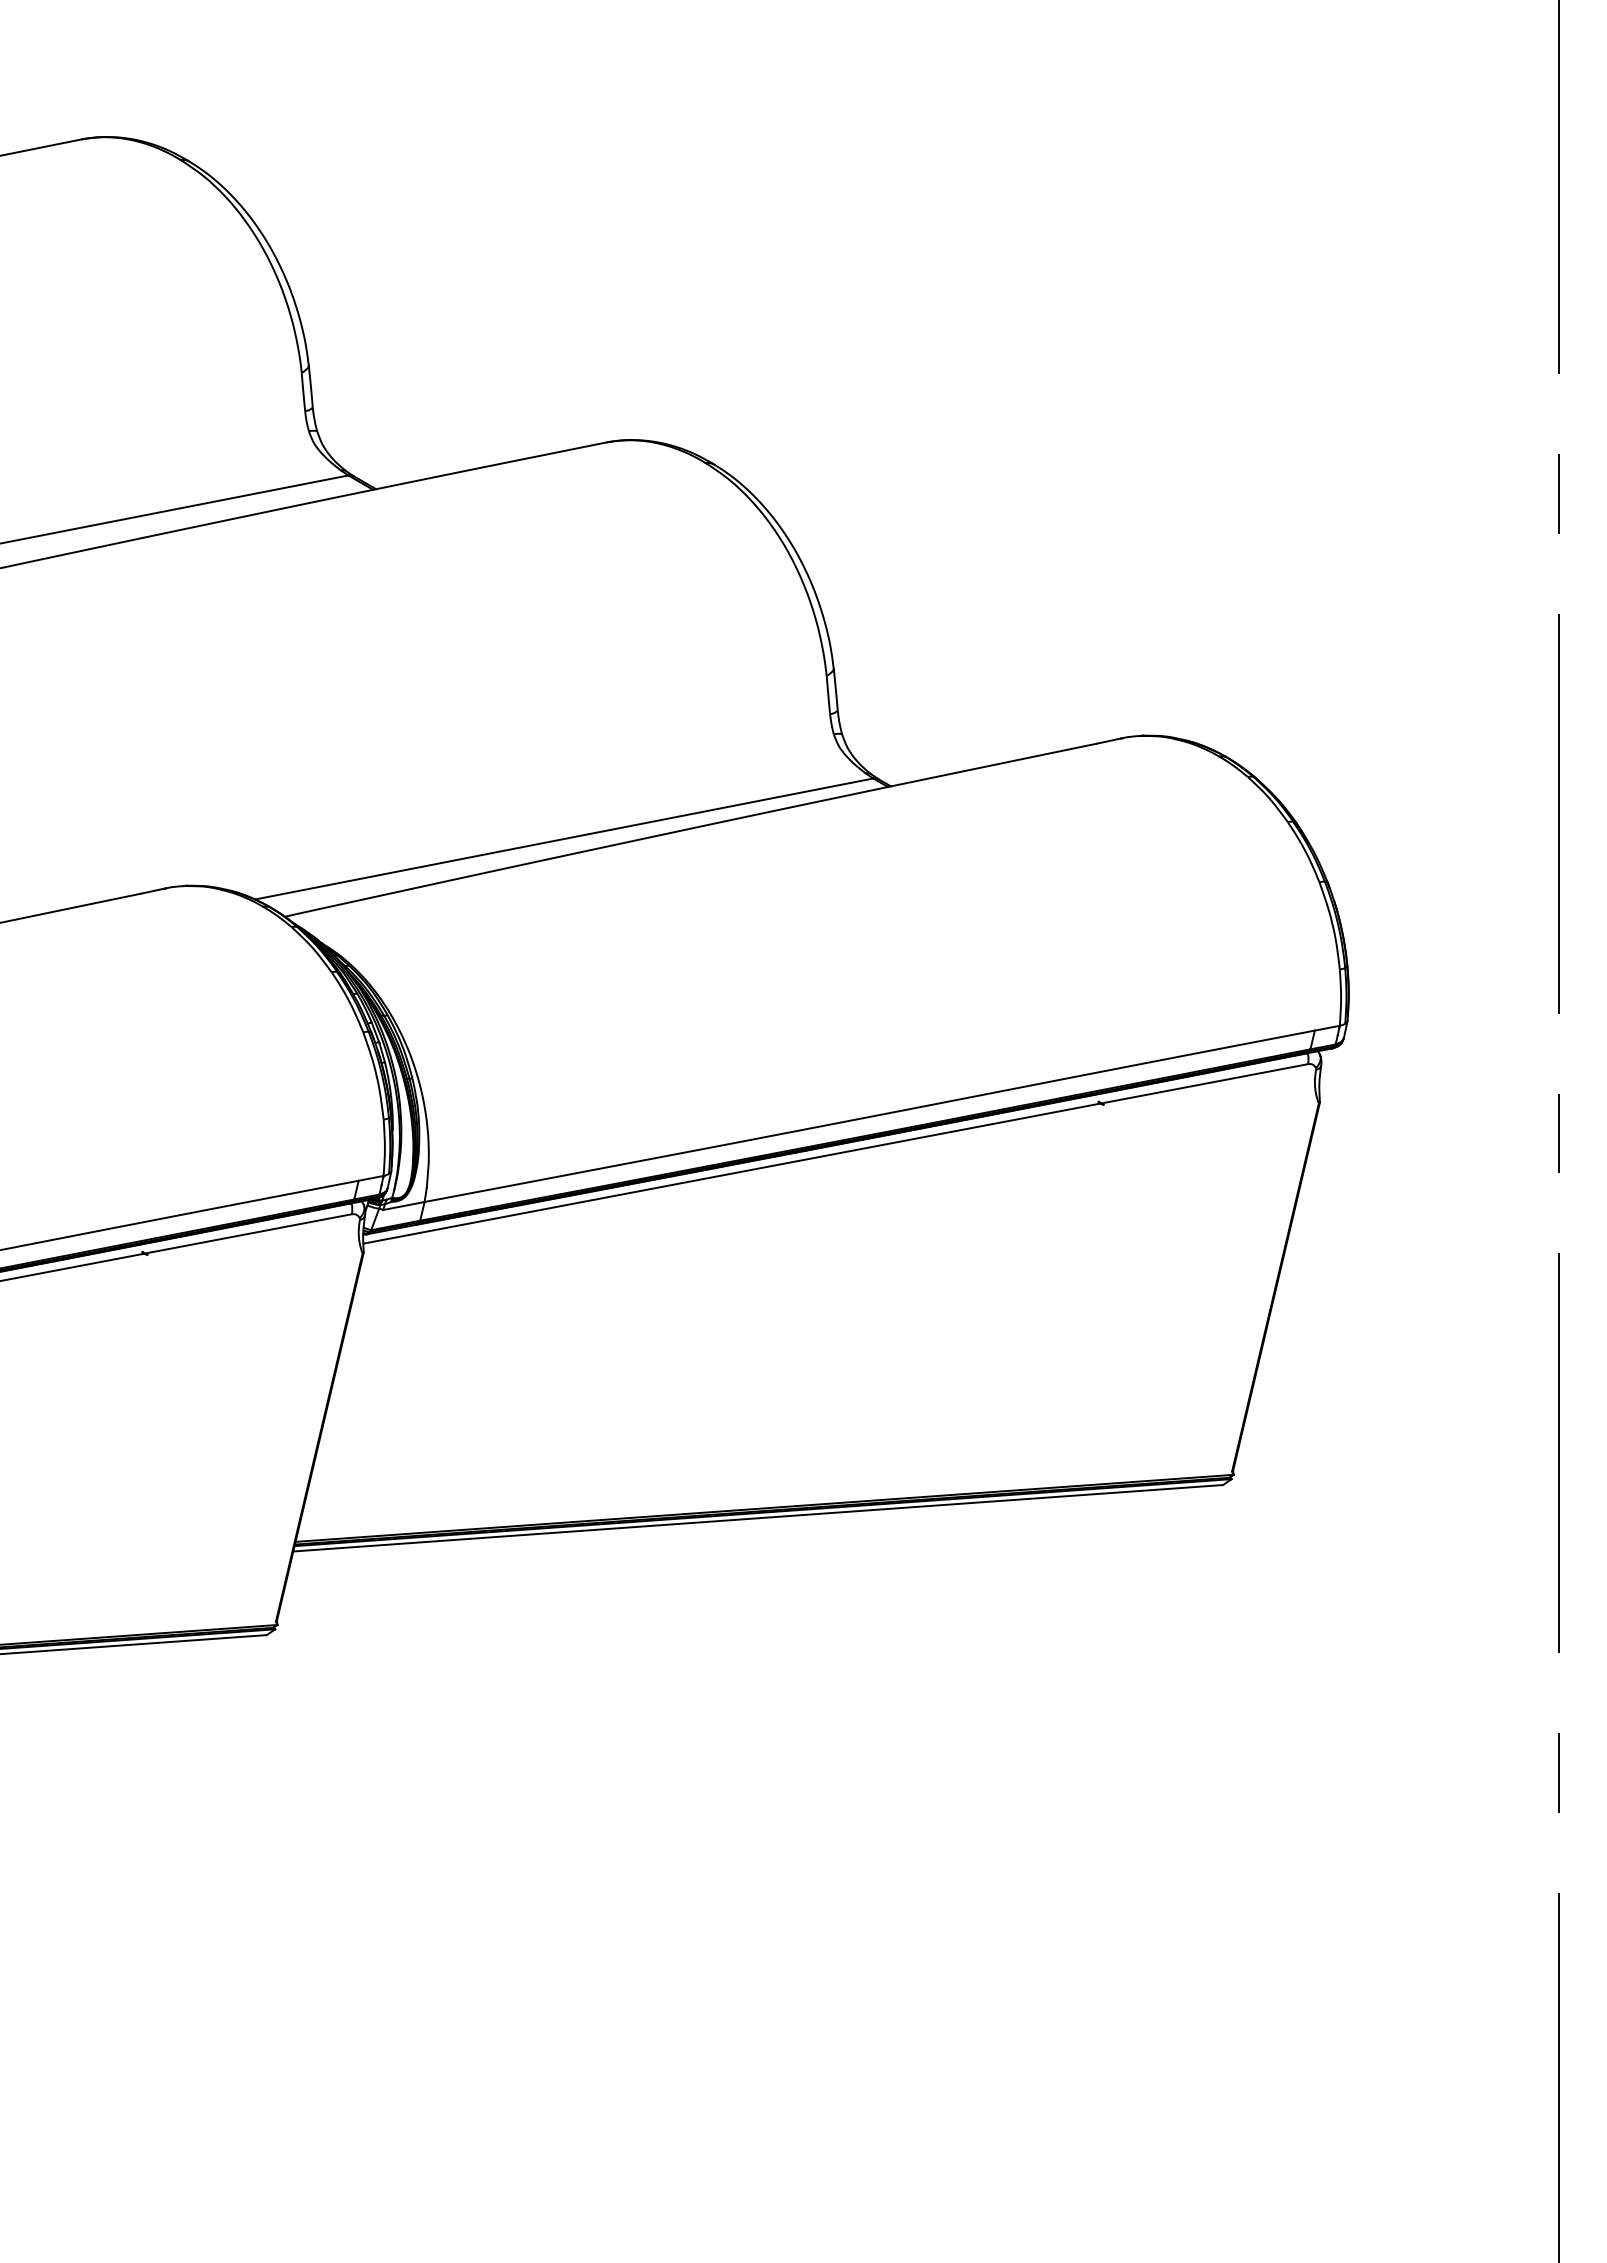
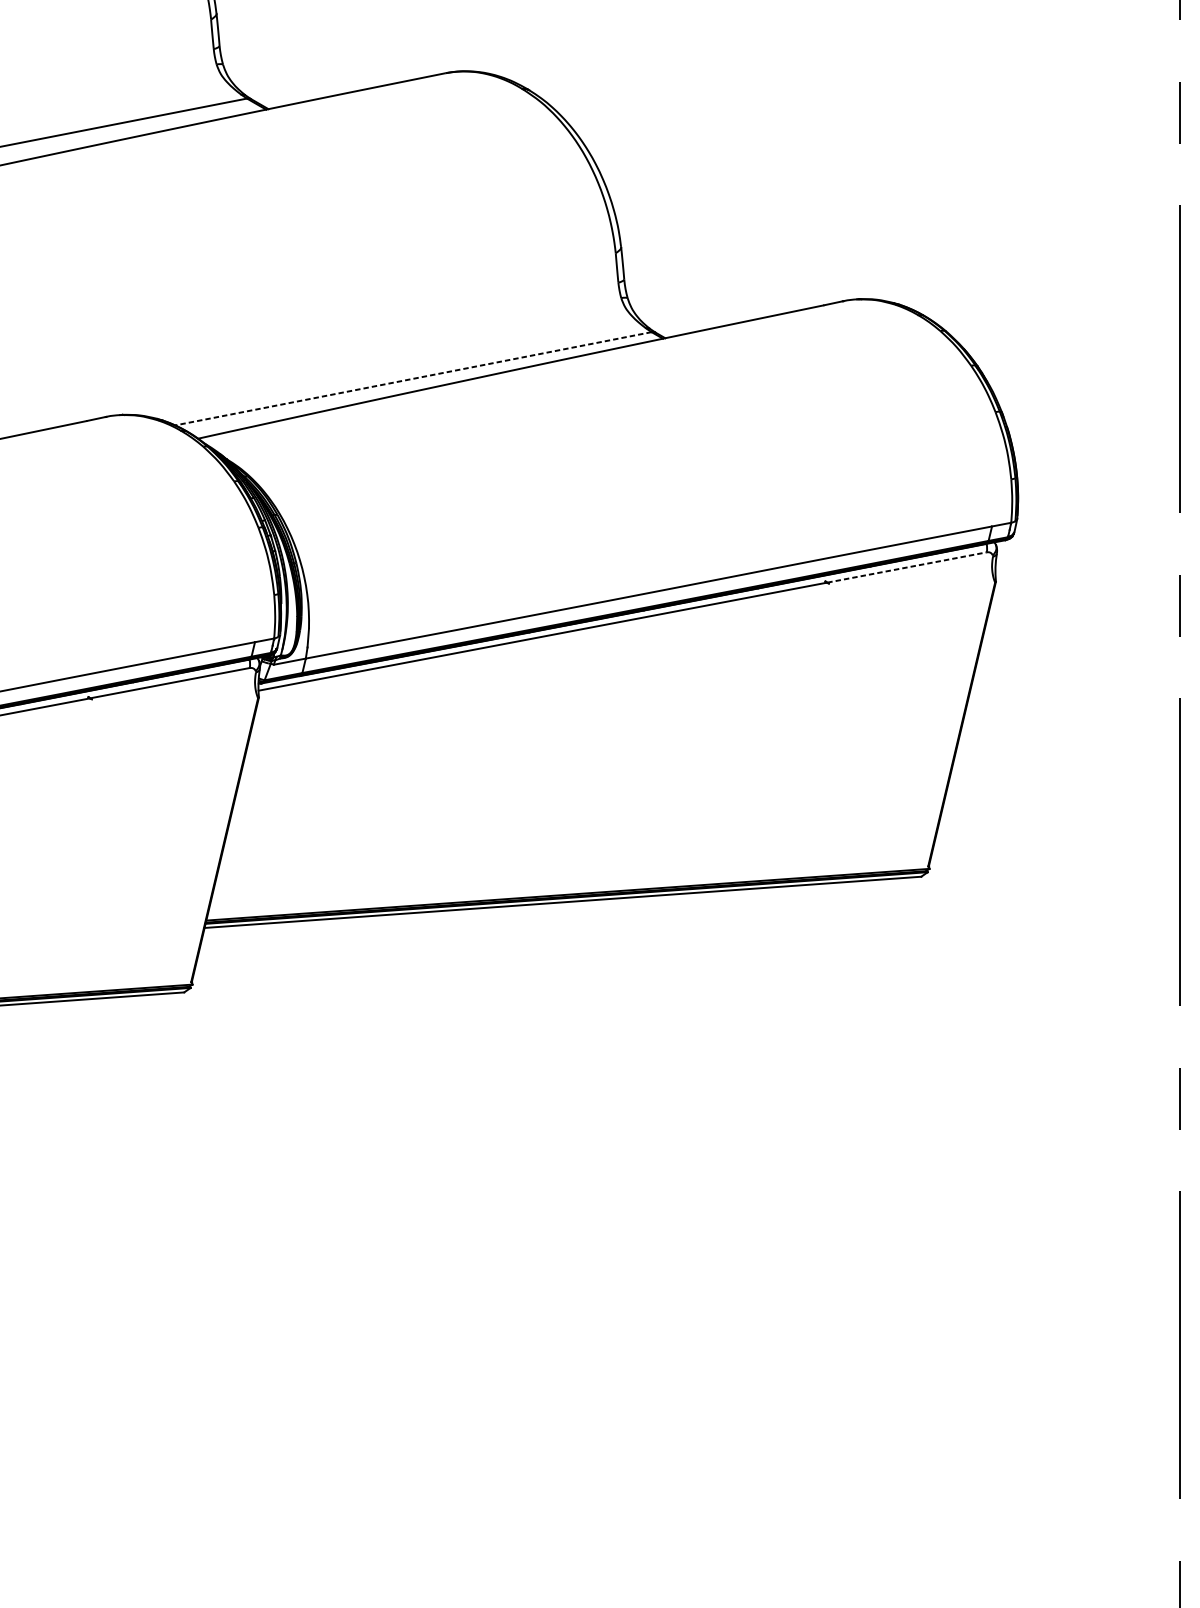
line: (564, 839) -> (413, 379), solid -> dashed
line: (1205, 1083) -> (907, 567), solid -> dashed

